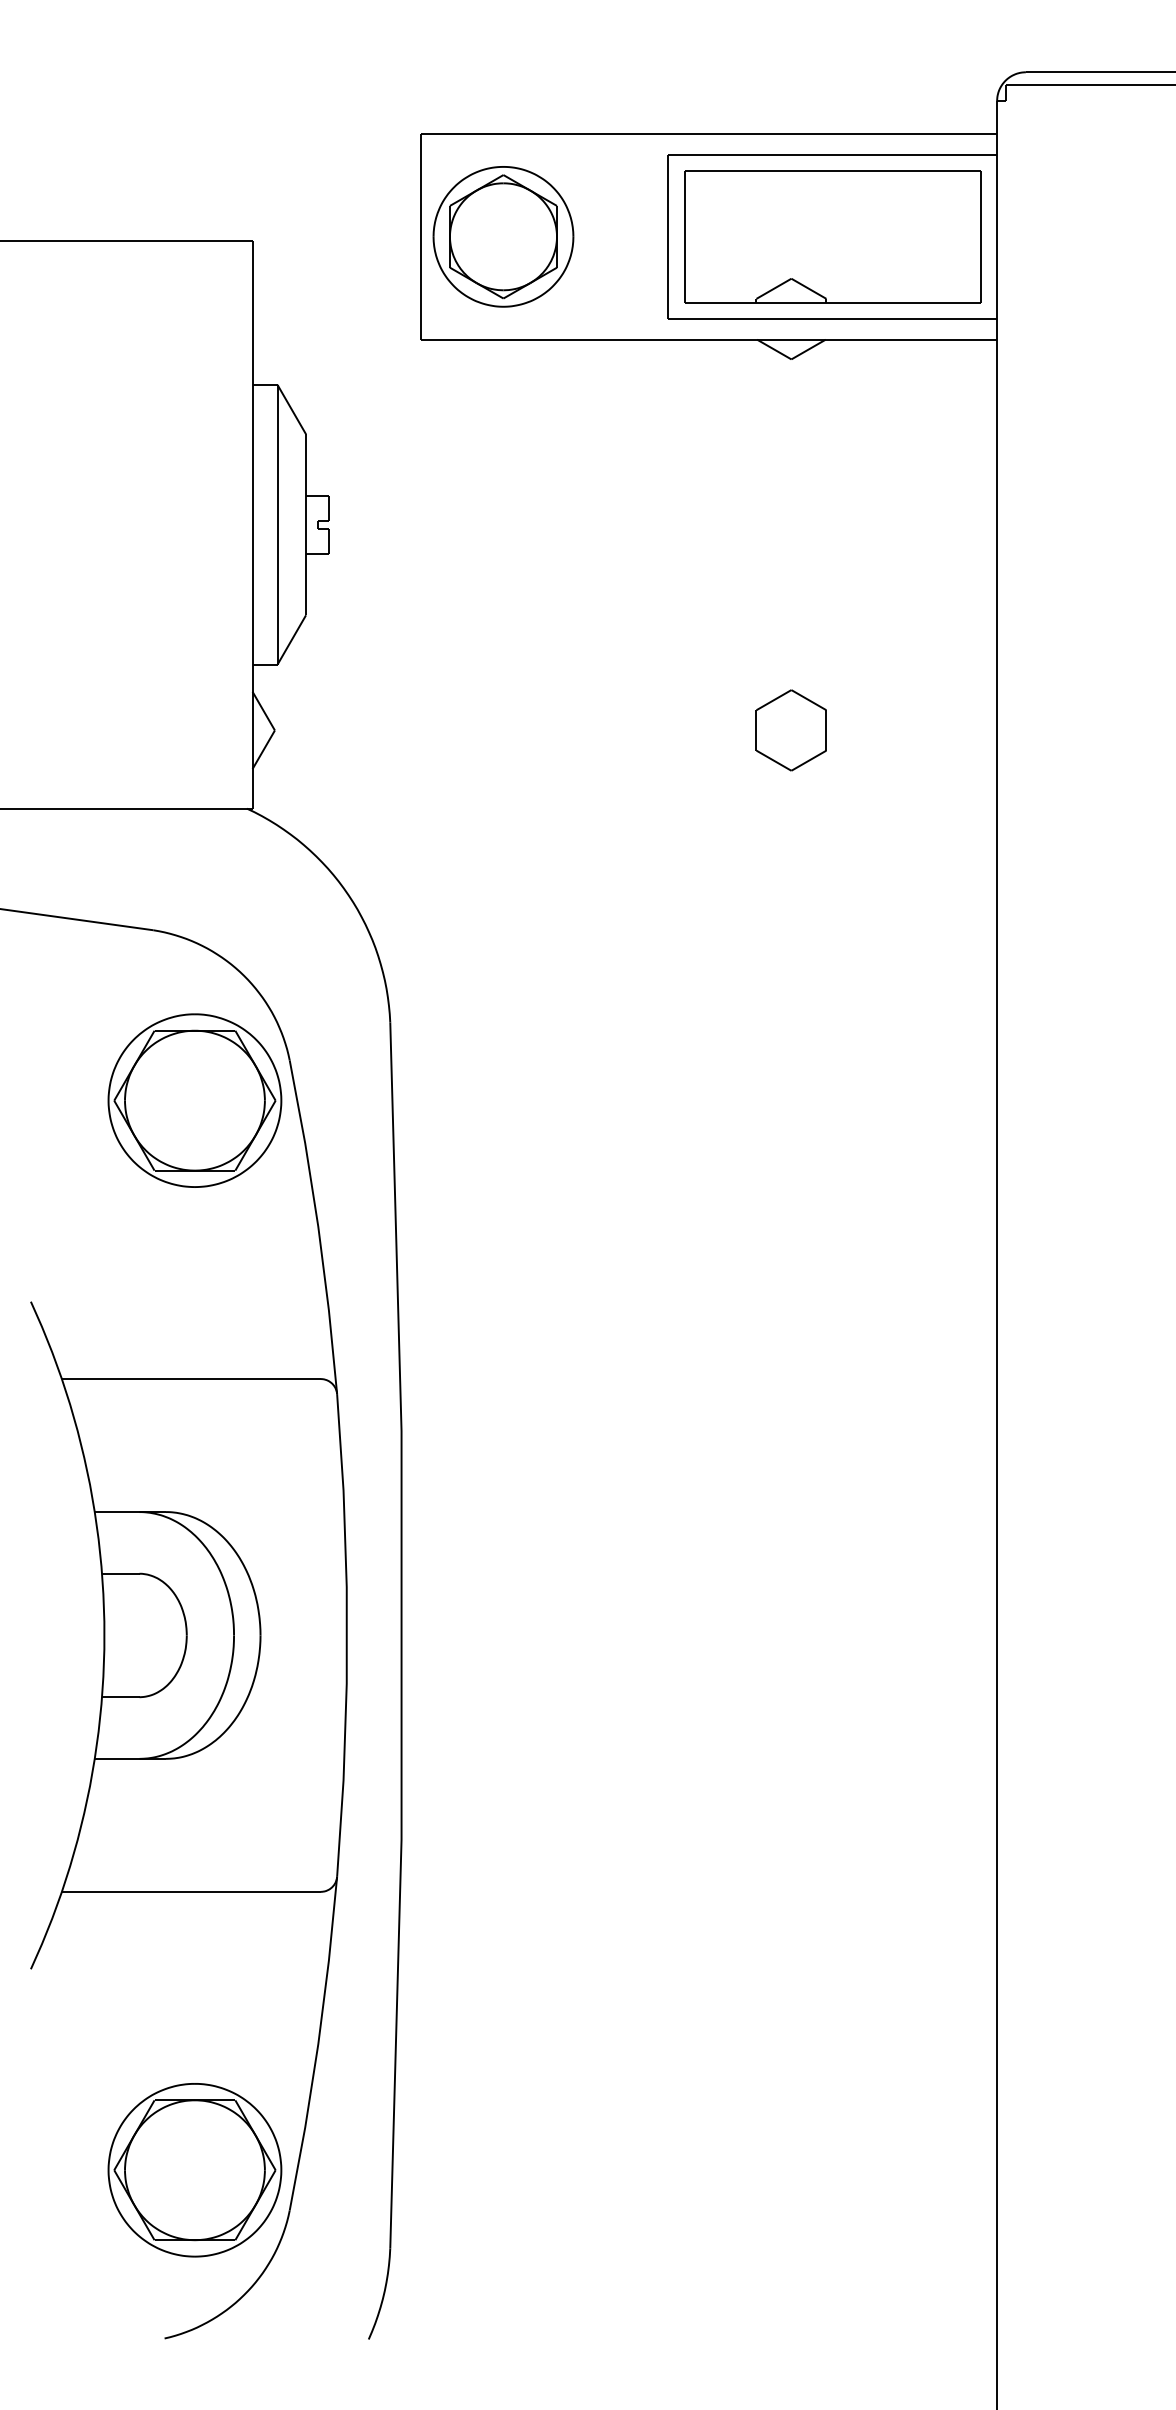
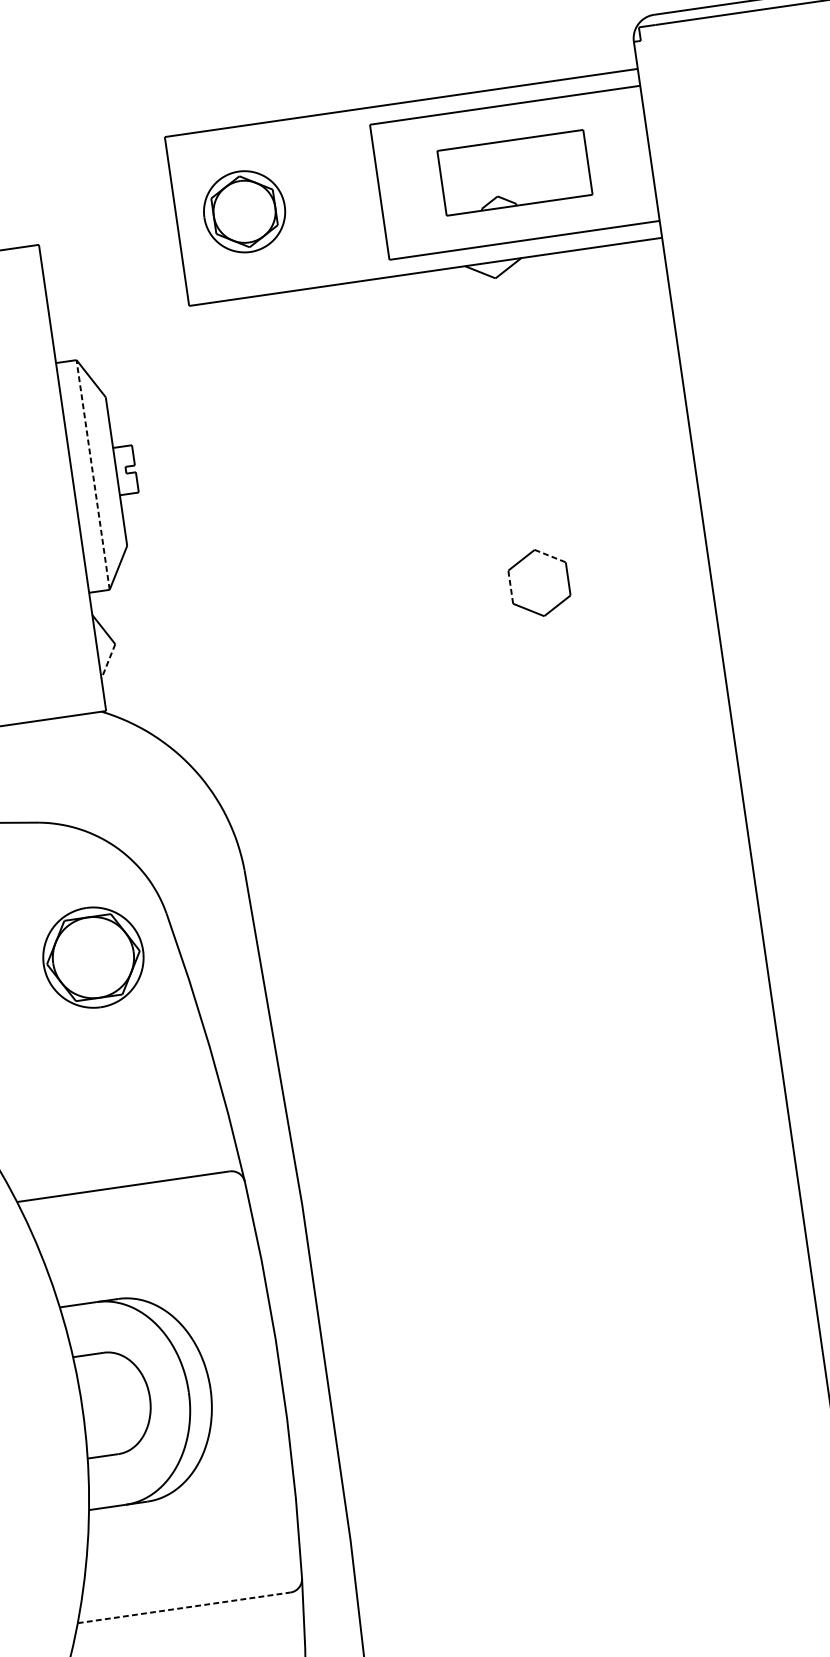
part: (503, 236) -> (244, 211), size x0.7
part: (832, 236) -> (514, 172), size x0.6
line: (277, 524) -> (93, 474), solid -> dashed
line: (809, 700) -> (550, 556), solid -> dashed
line: (756, 729) -> (510, 586), solid -> dashed
line: (263, 750) -> (108, 662), solid -> dashed
part: (194, 1100) -> (93, 957), size x0.7
line: (191, 1891) -> (184, 1607), solid -> dashed

